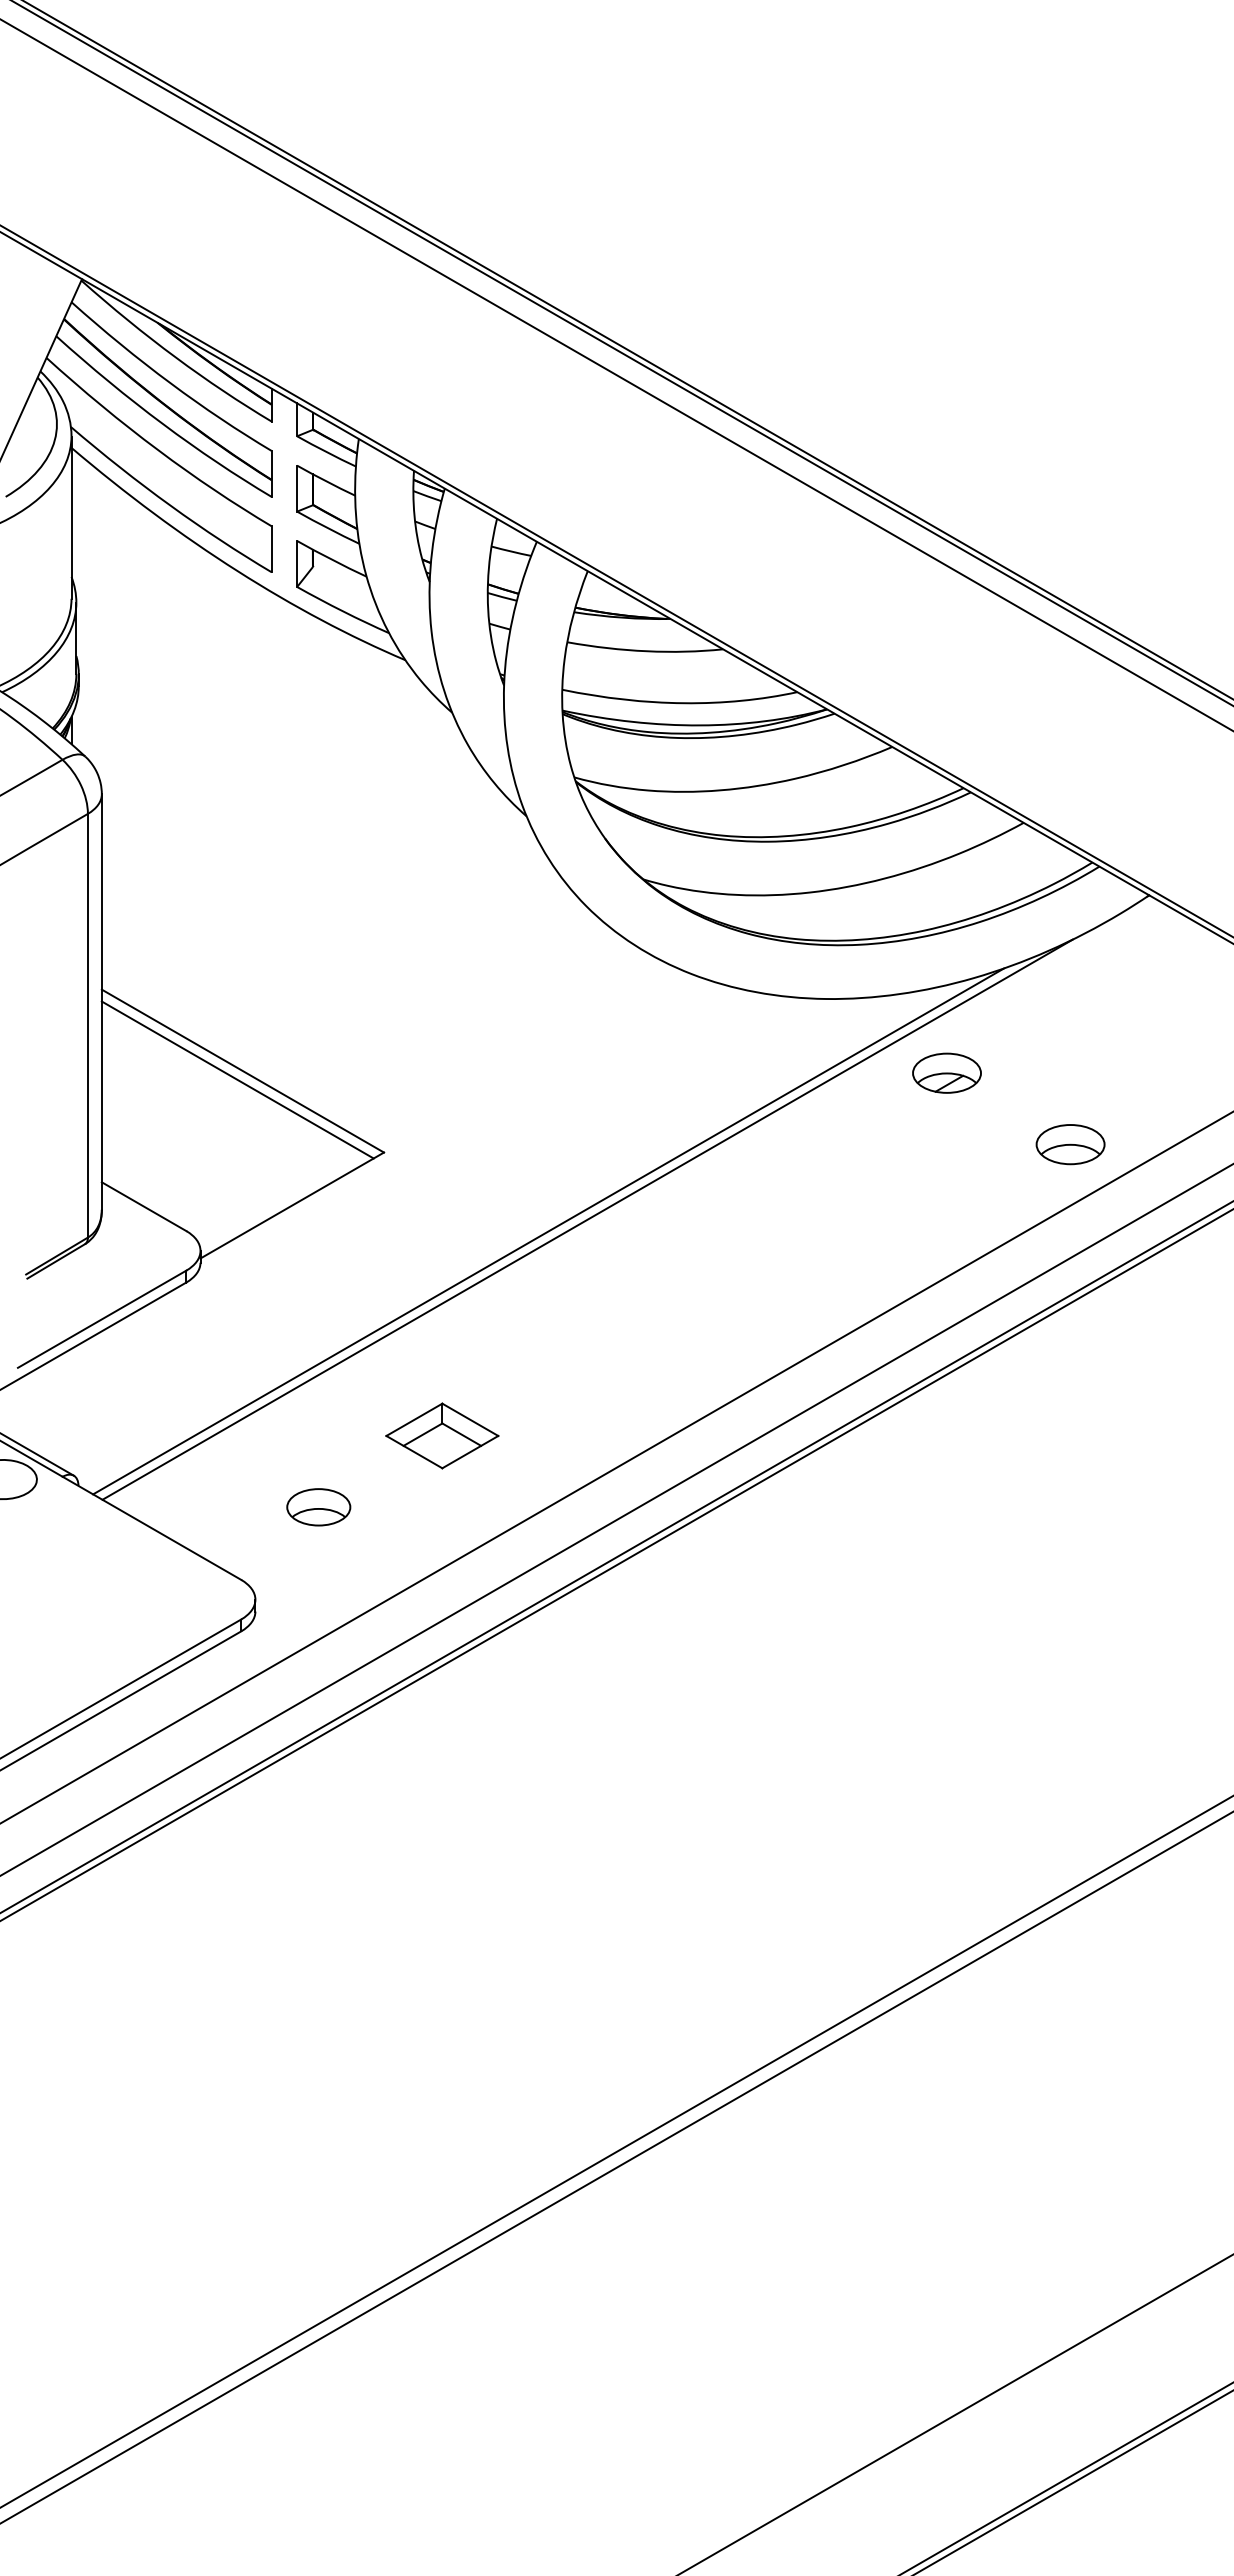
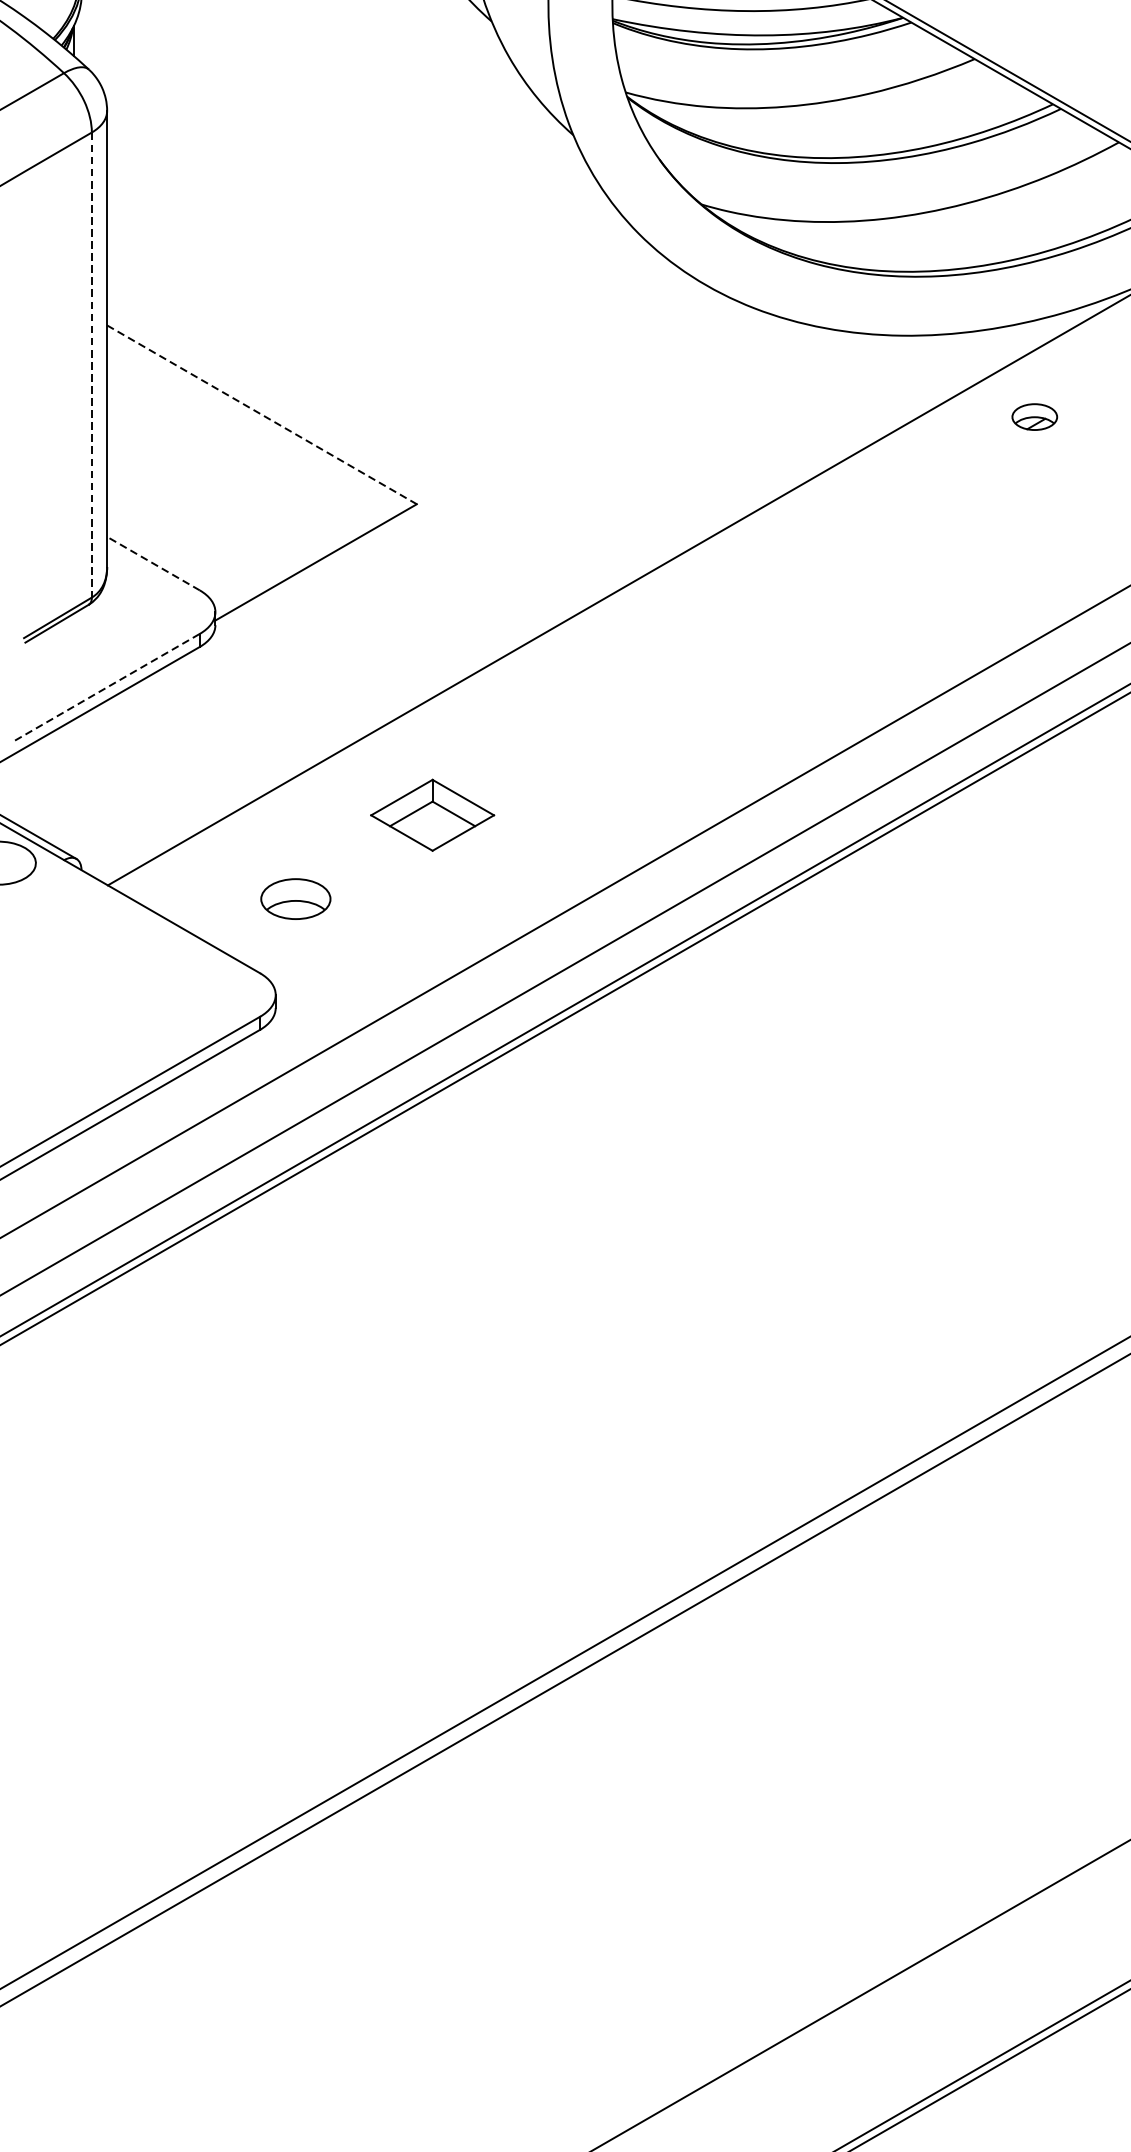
line: (87, 1025) -> (91, 364), solid -> dashed
line: (242, 1071) -> (261, 415), solid -> dashed
part: (946, 1072) -> (1034, 416), size x0.6
line: (237, 1079) -> (256, 424), removed
line: (144, 1206) -> (153, 563), solid -> dashed
line: (548, 1231) -> (597, 590), removed
line: (102, 1319) -> (107, 687), solid -> dashed
part: (442, 1435) -> (432, 814), moved
part: (318, 1507) -> (295, 899), moved

